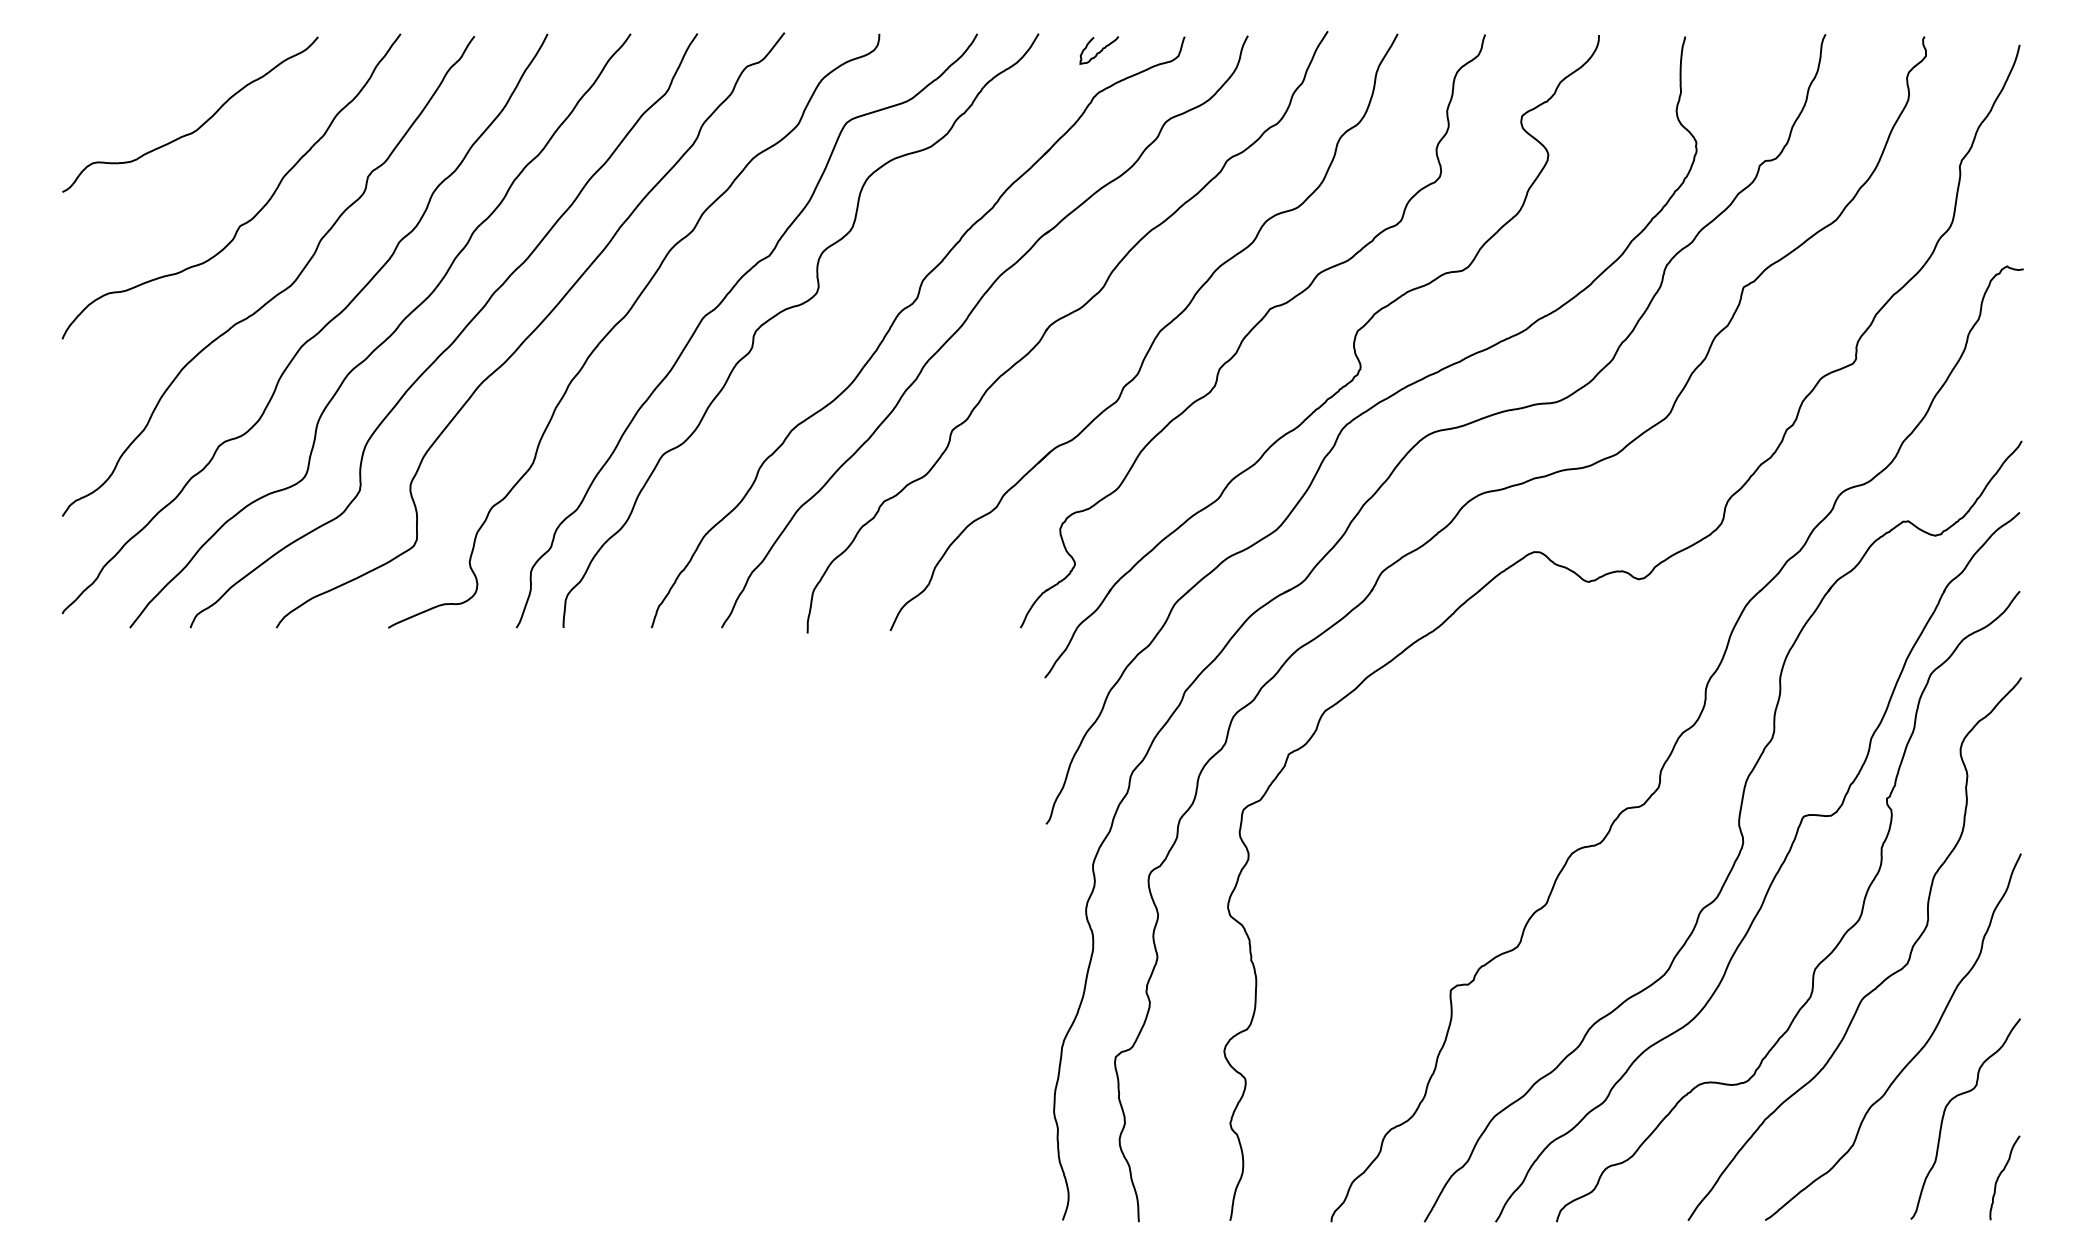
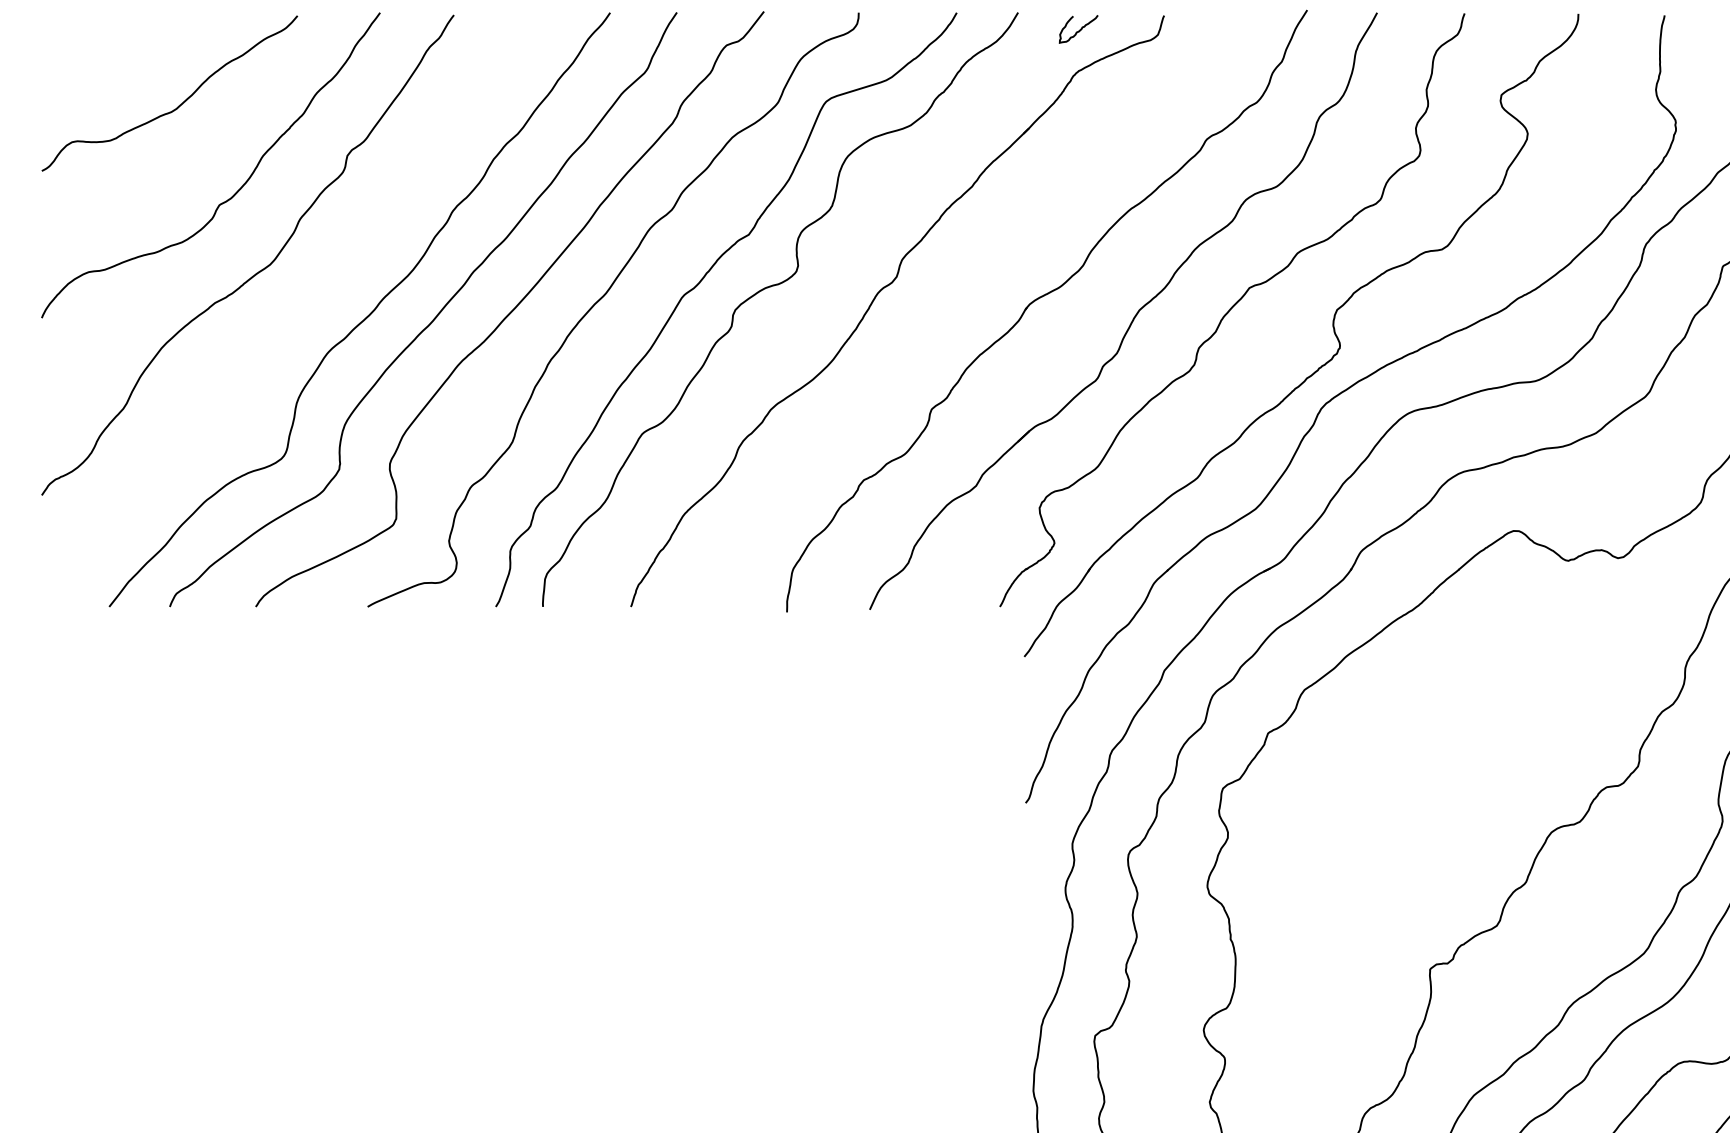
part: (966, 321) -> (945, 300), removed
curve: (313, 335) -> (292, 314), removed

